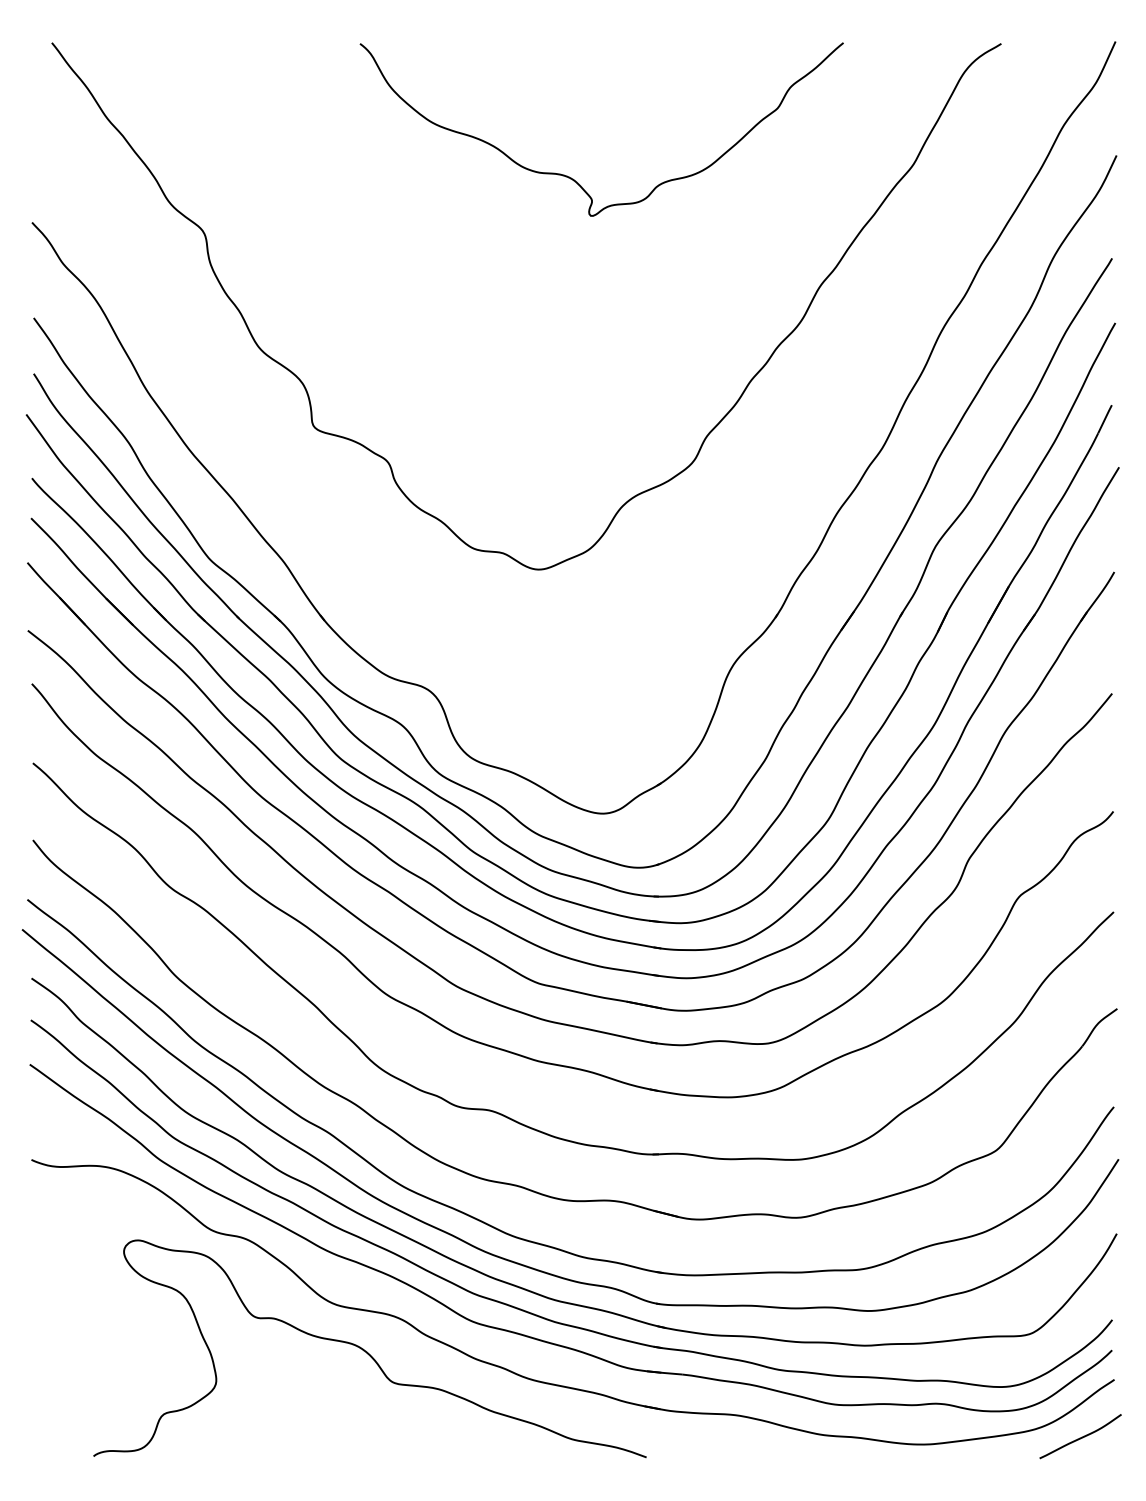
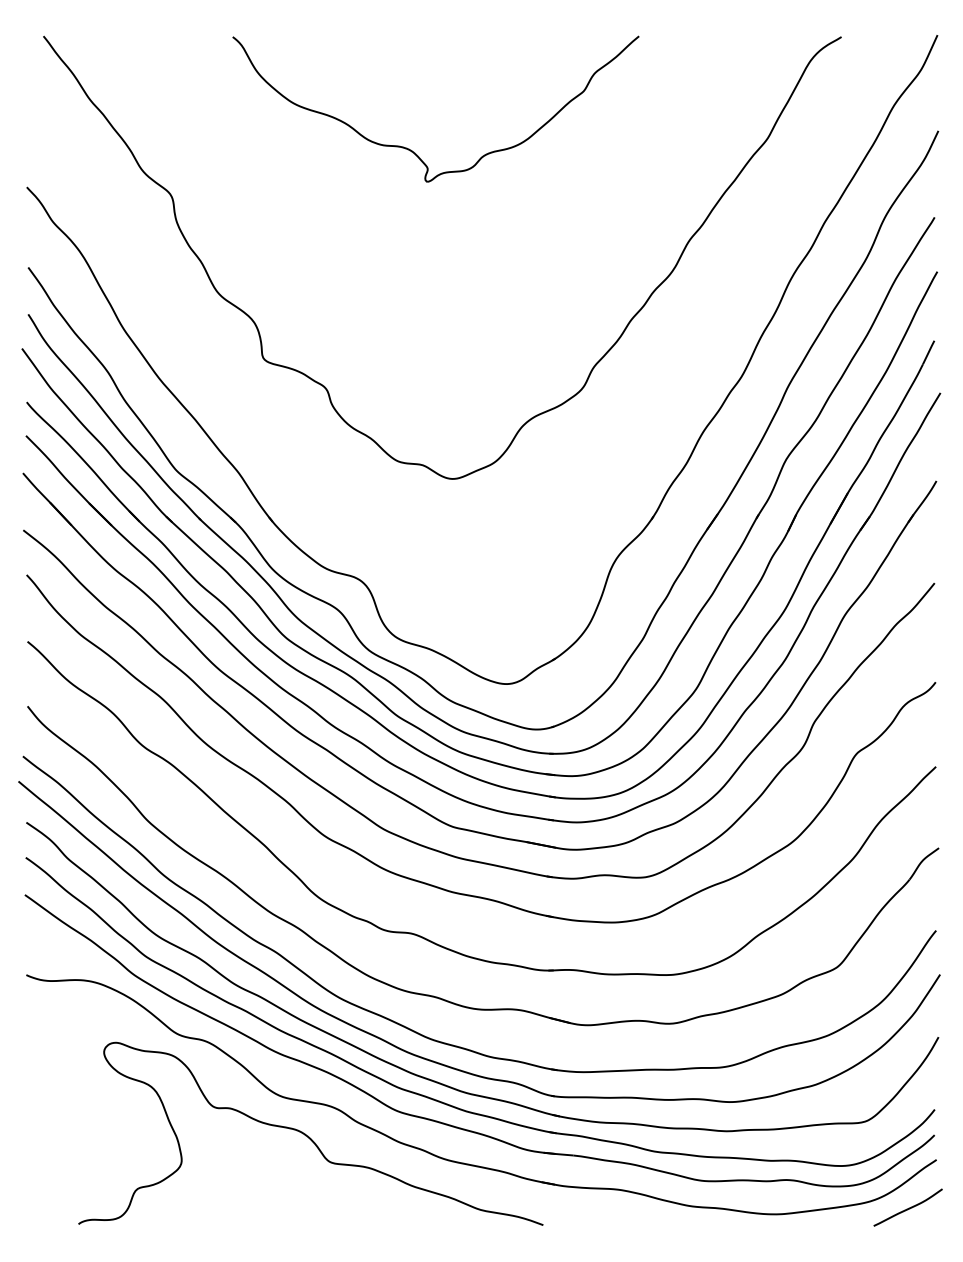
curve: (573, 178) -> (412, 150), moved

